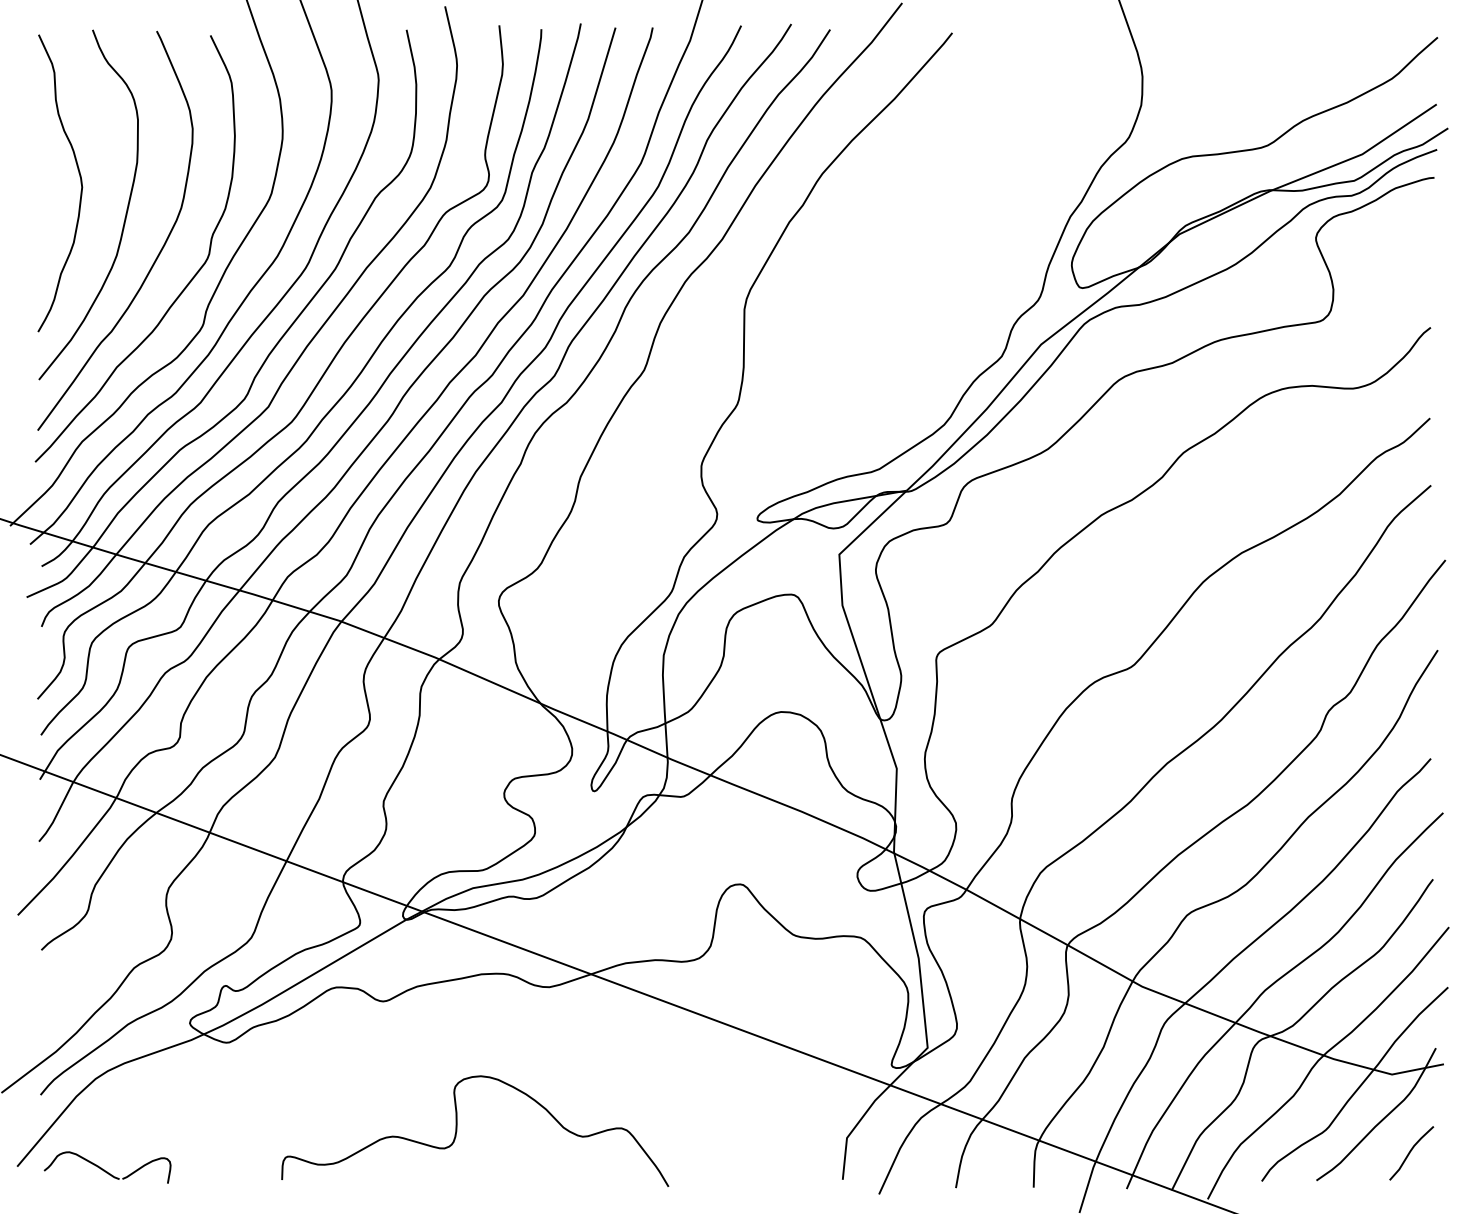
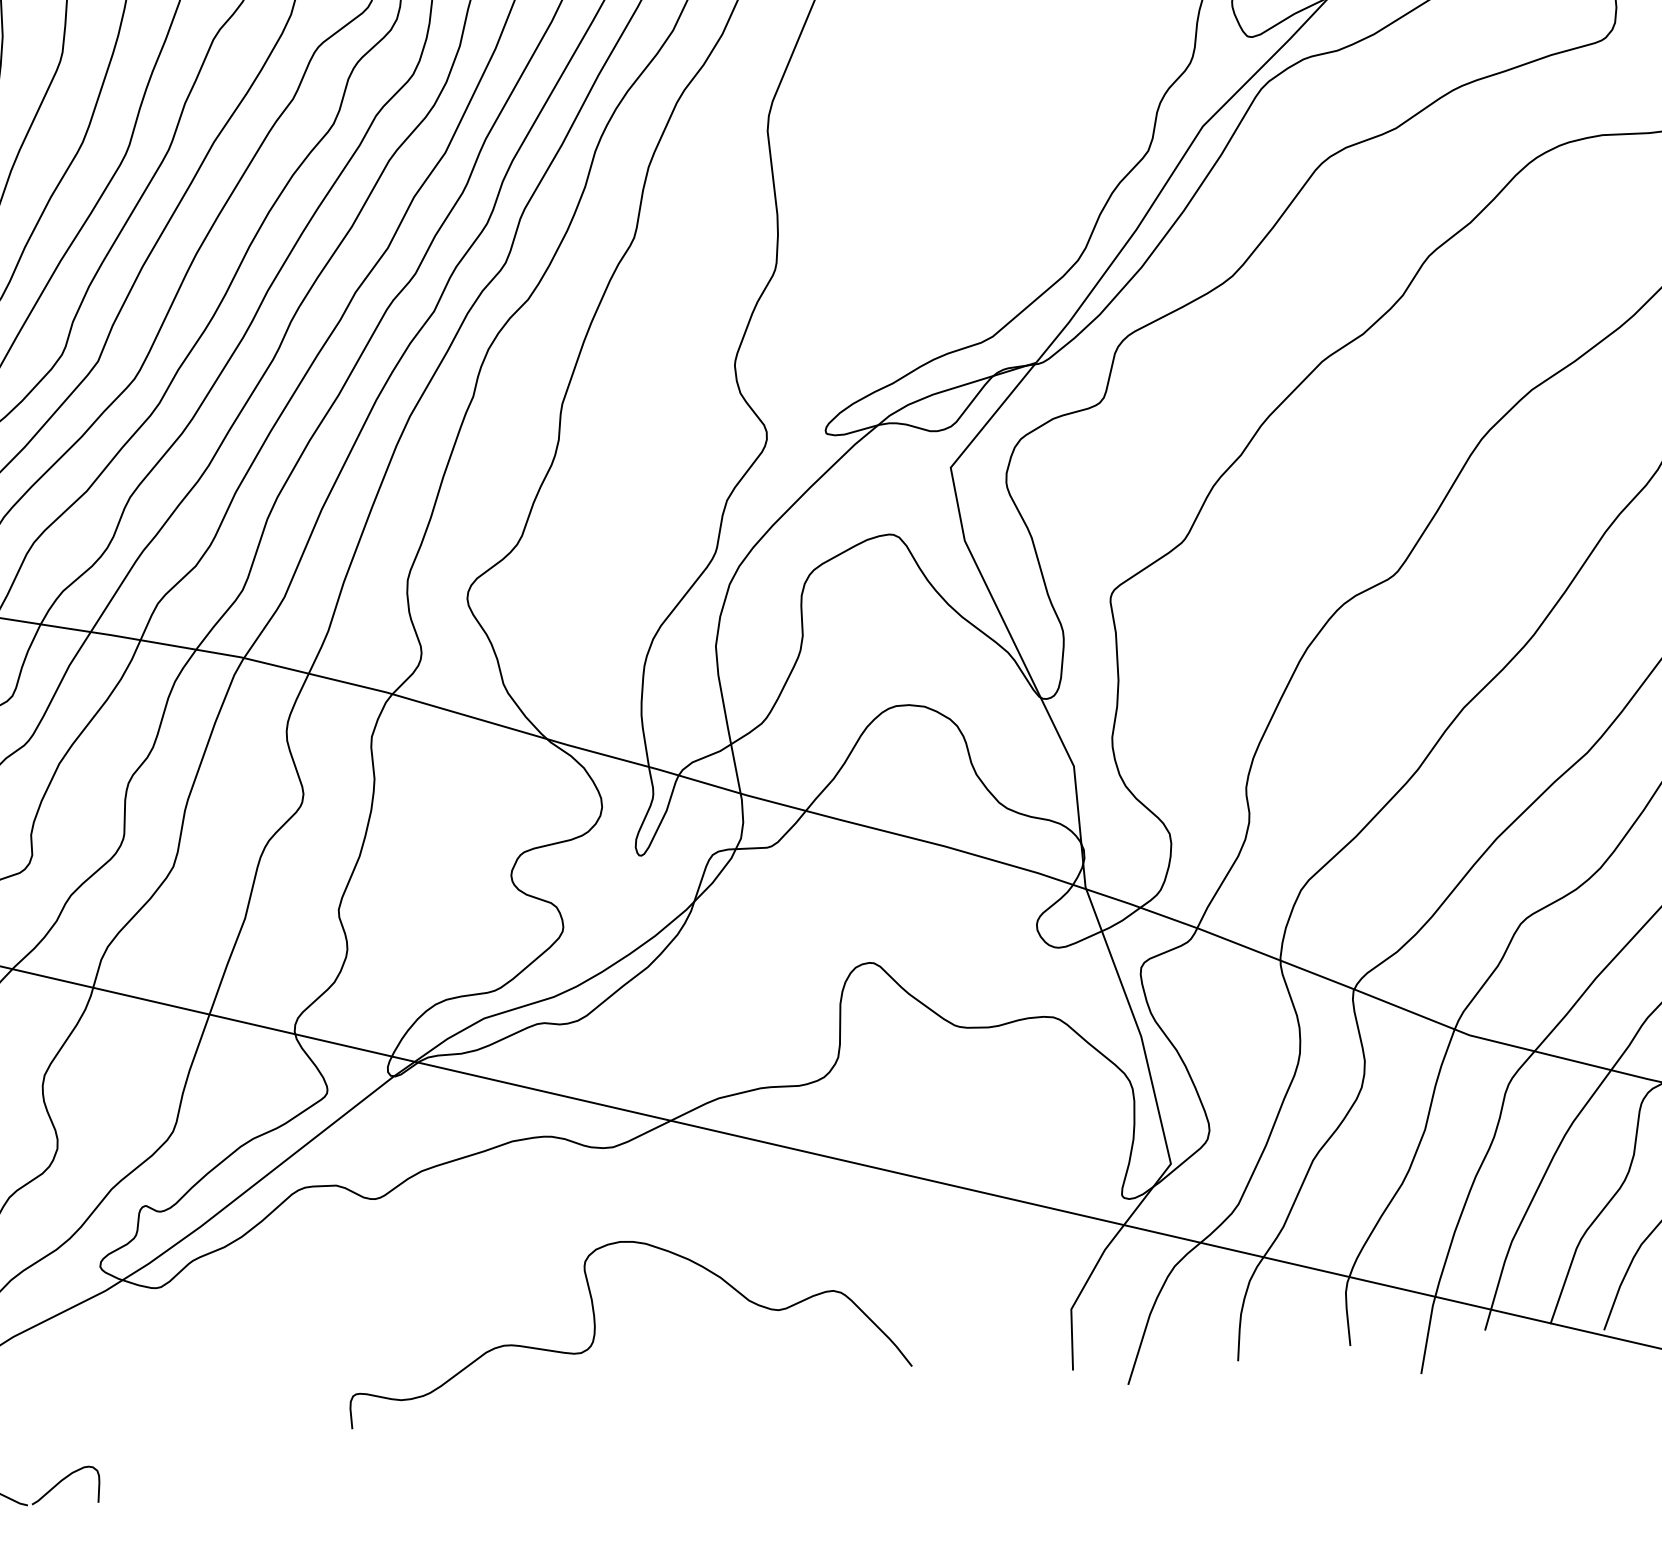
curve: (457, 1130) -> (596, 1324), moved

